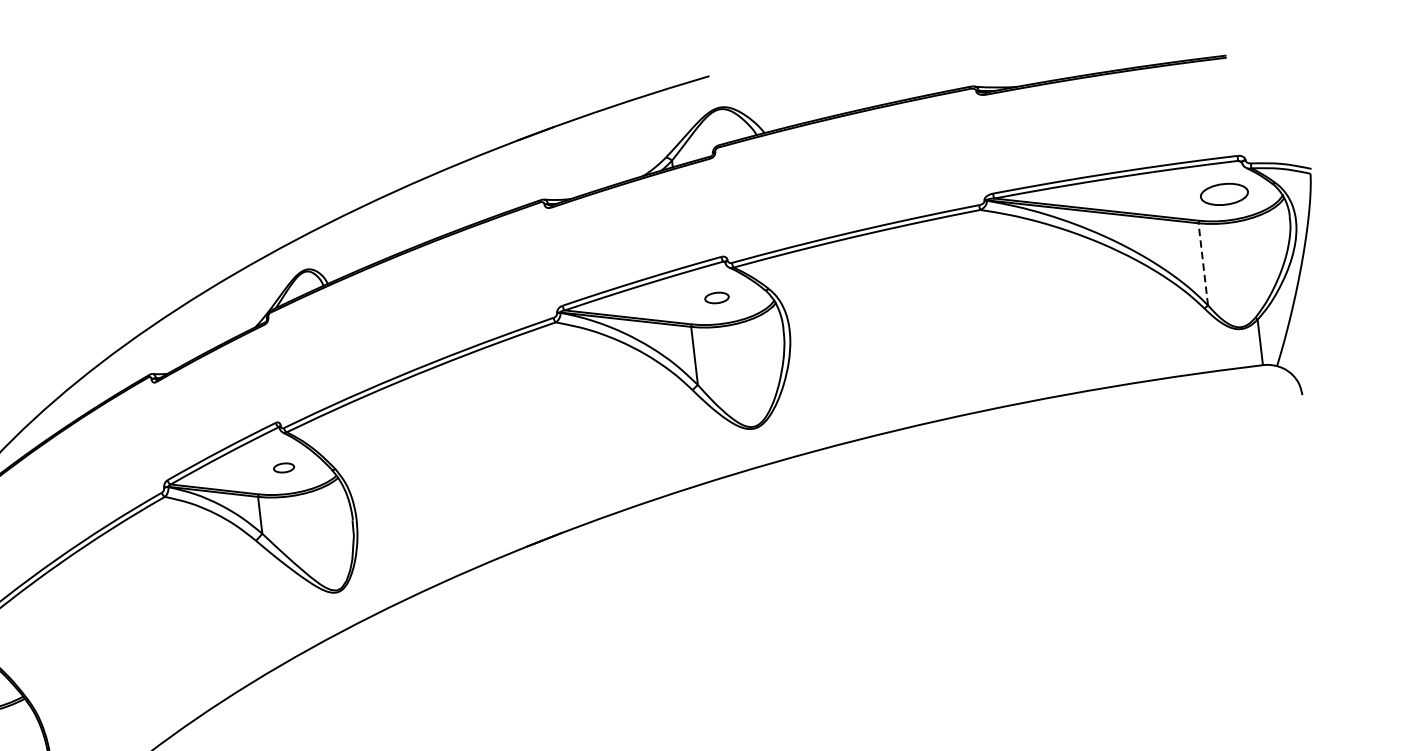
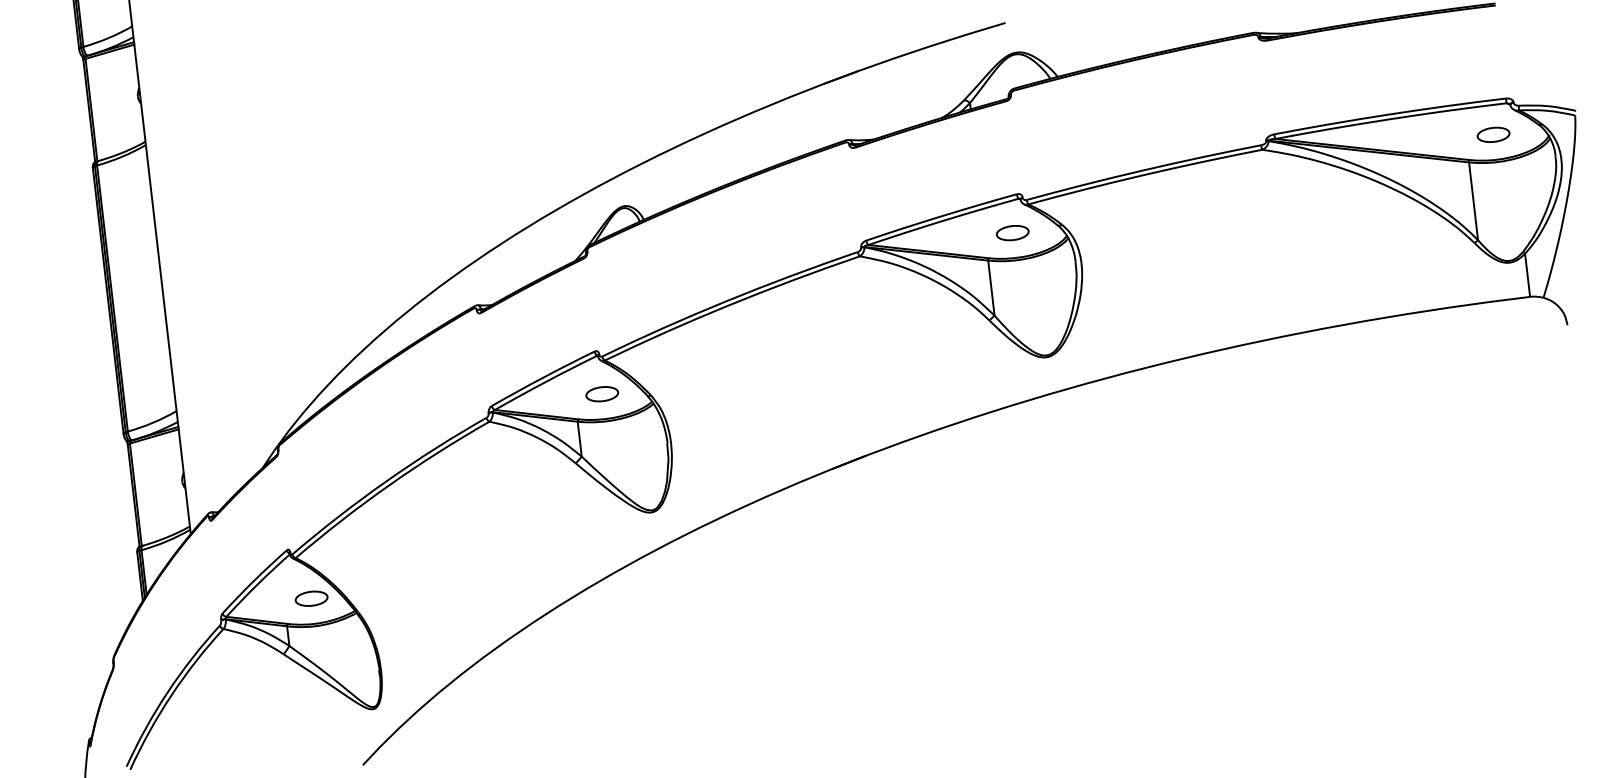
part: (1224, 193) -> (1493, 134), size x0.71
line: (1203, 263) -> (1473, 200), dashed -> solid
part: (716, 298) -> (1012, 233), size x1.43
part: (284, 468) -> (602, 394), size x1.67

